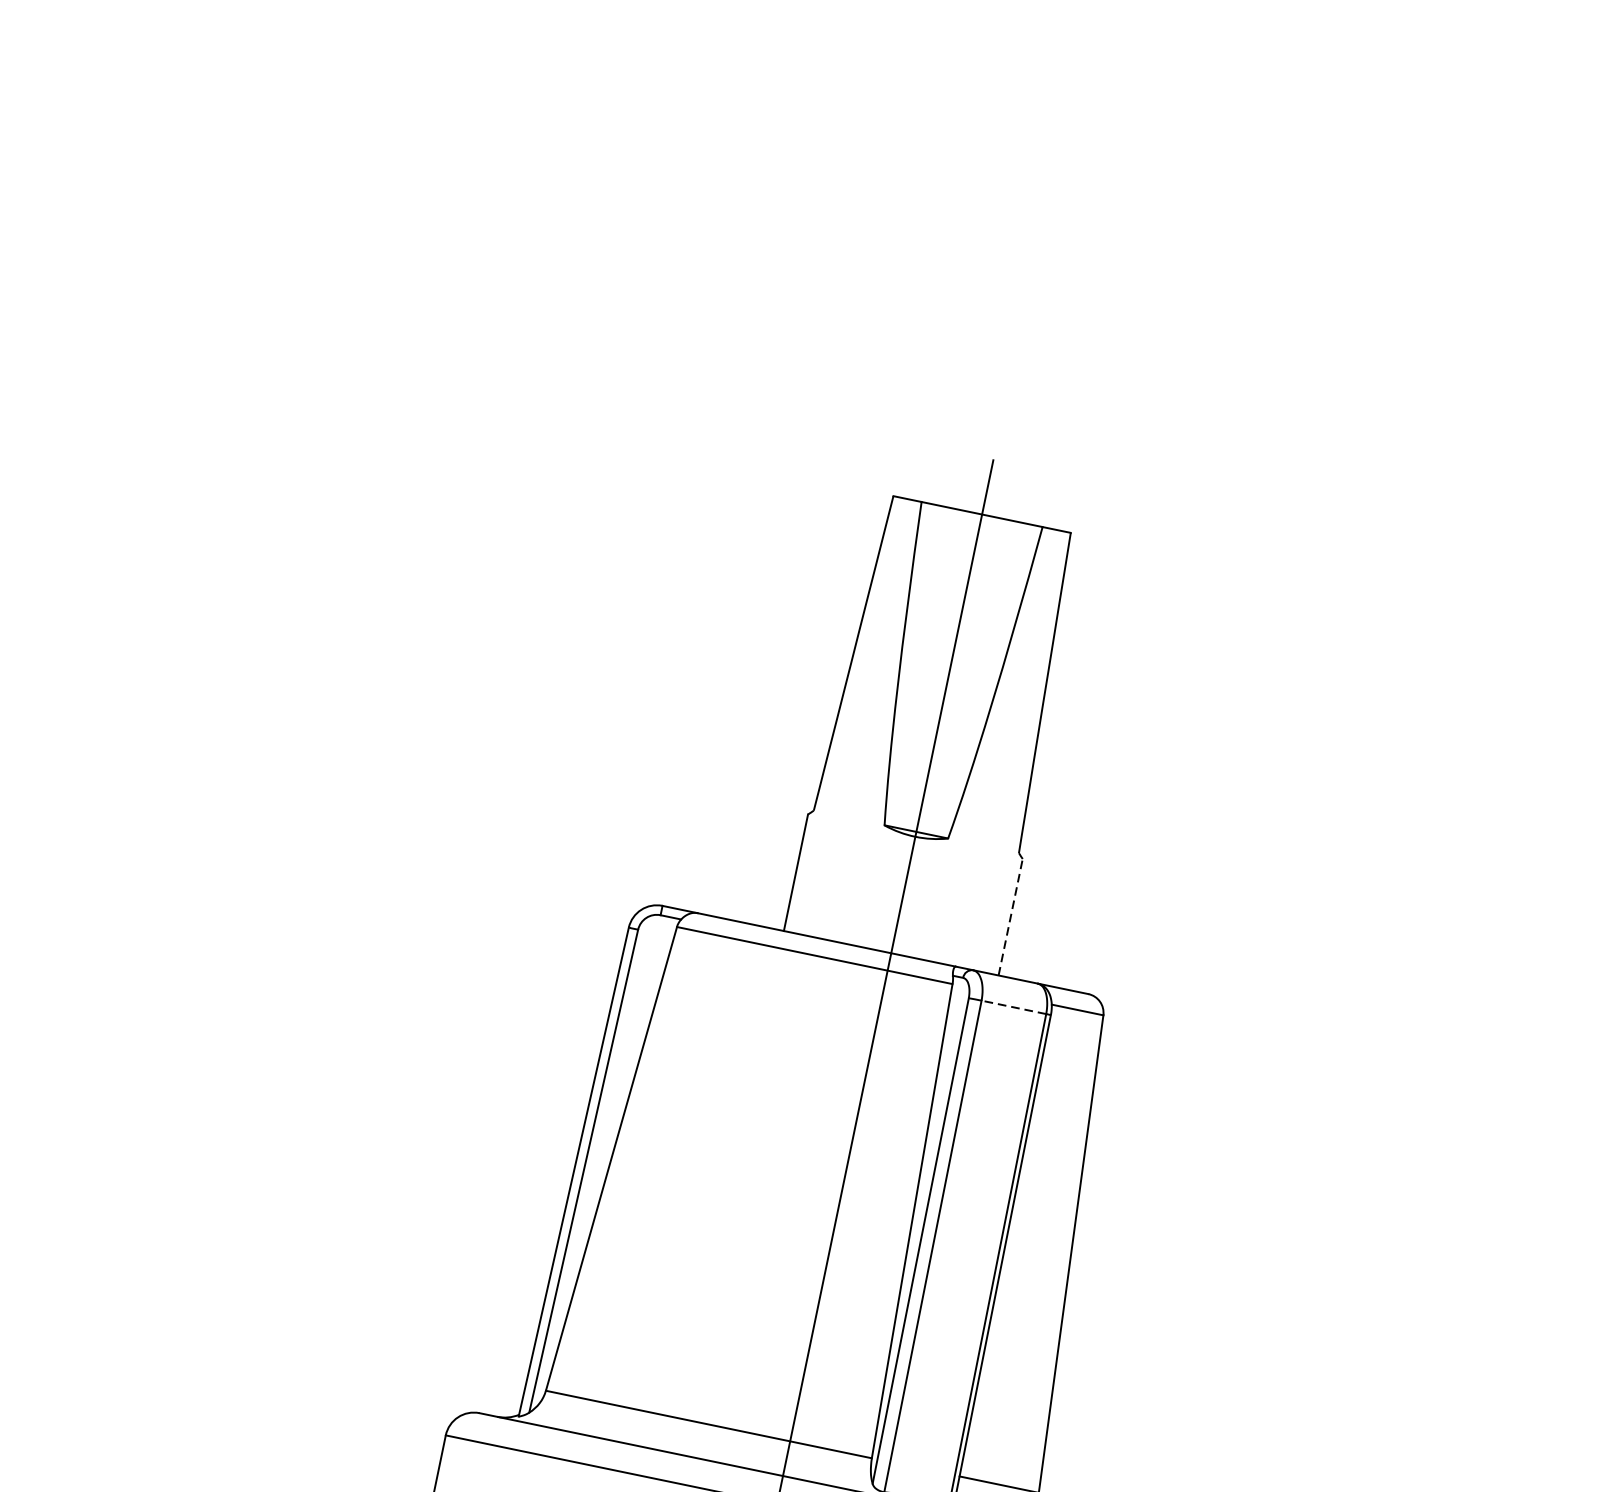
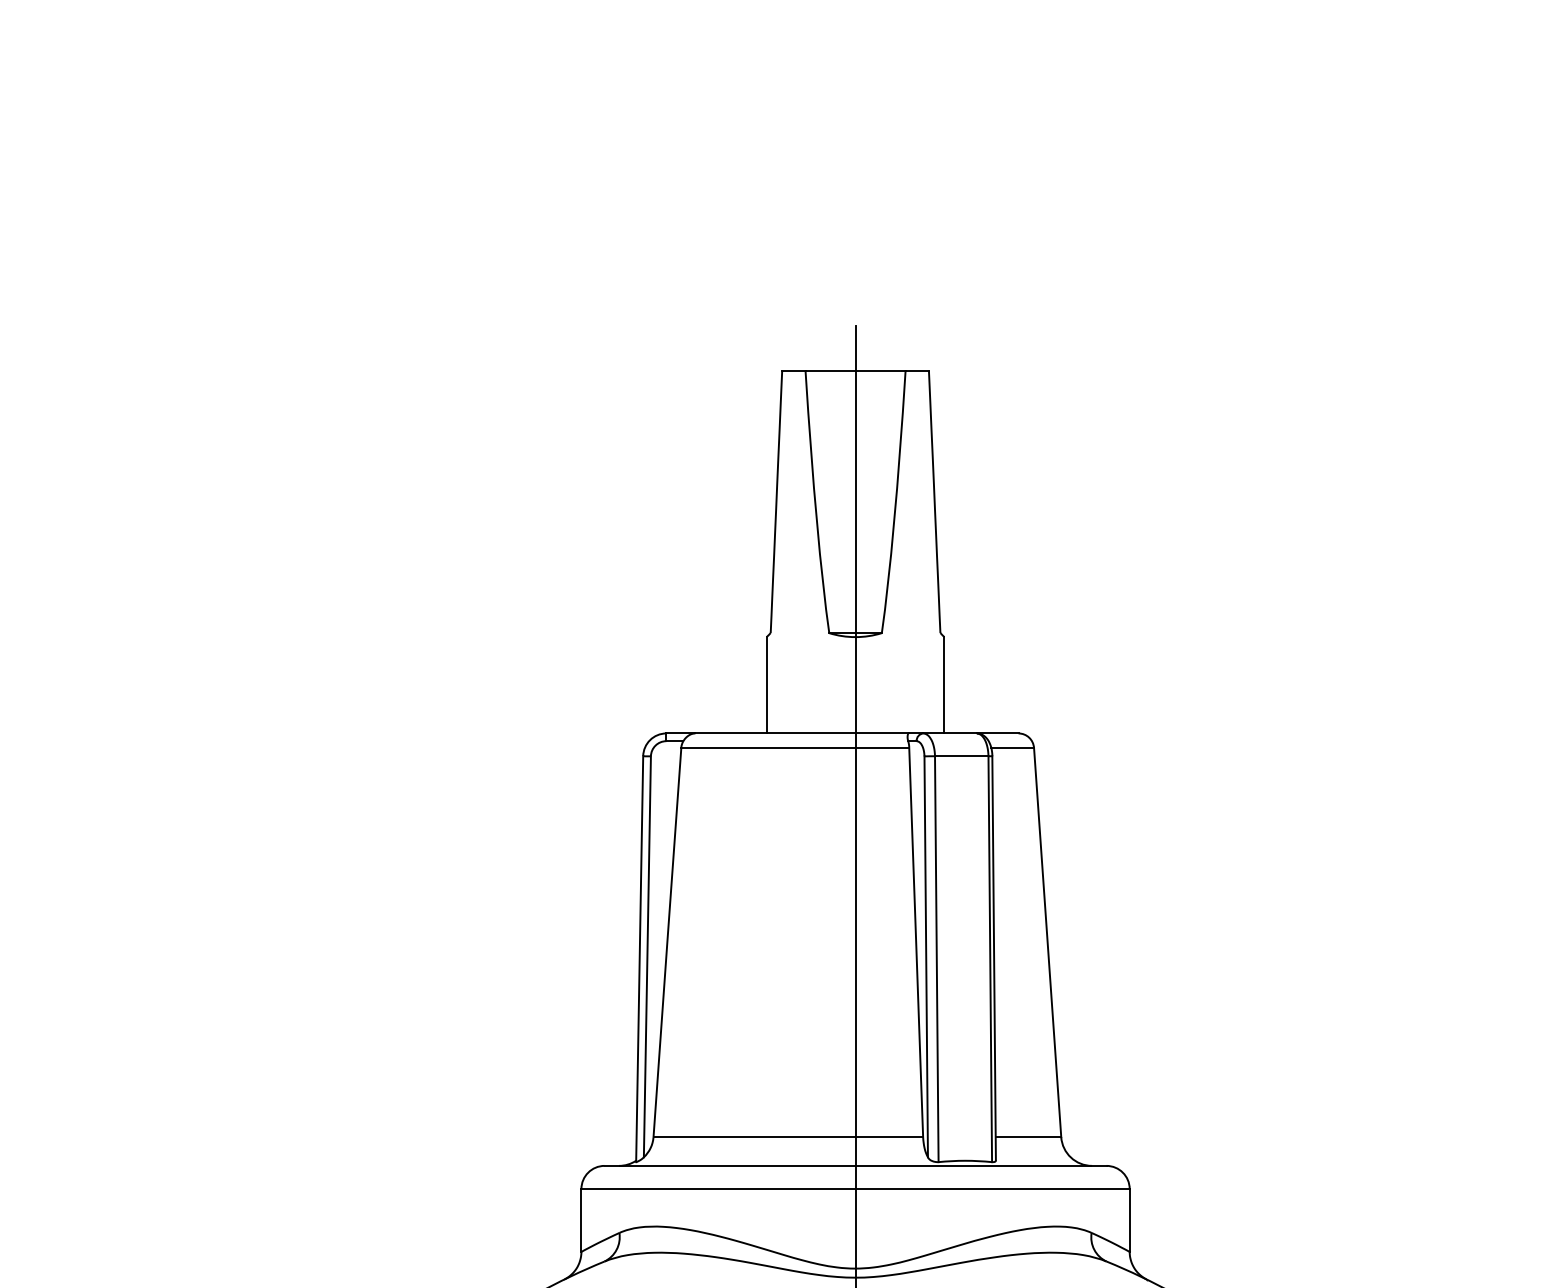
line: (1011, 916) -> (944, 684), dashed -> solid
line: (1013, 1007) -> (961, 756), dashed -> solid

